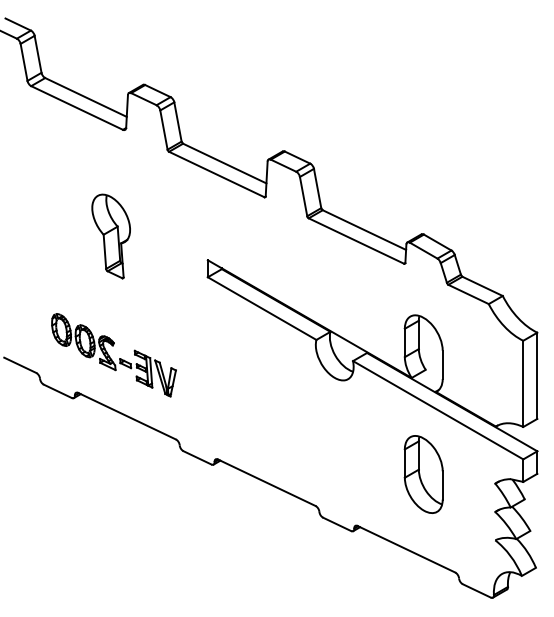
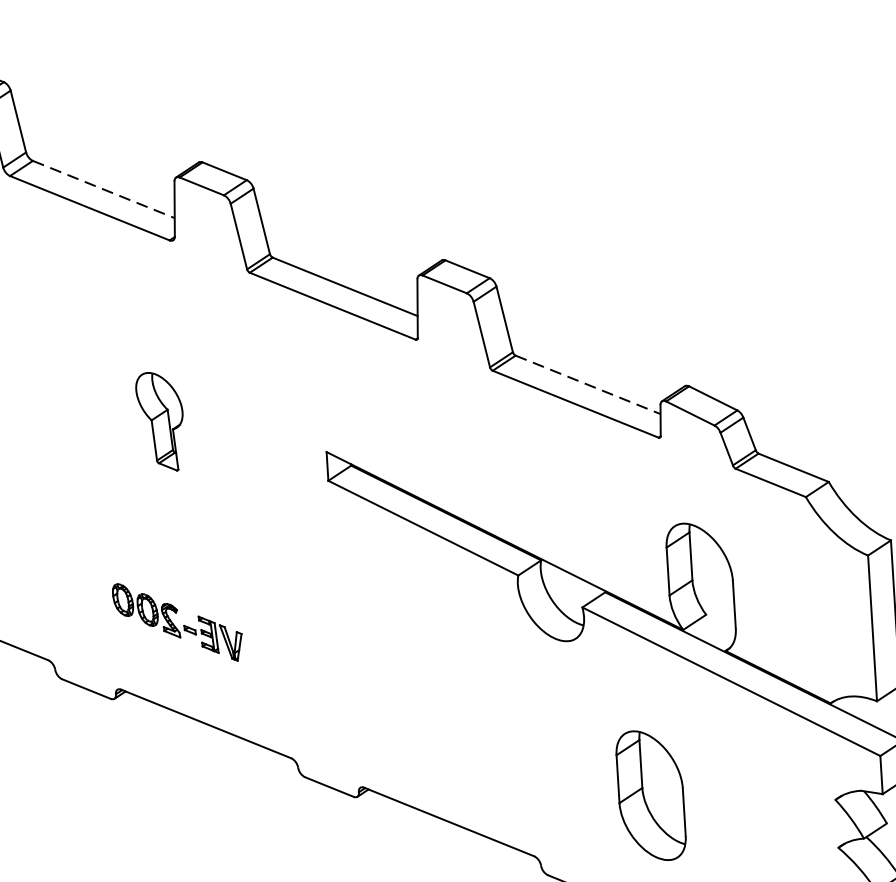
line: (86, 97) -> (104, 189), solid -> dashed
line: (364, 230) -> (588, 385), solid -> dashed
part: (110, 236) -> (159, 421), size x0.7
part: (113, 355) -> (176, 622), size x0.6
part: (423, 474) -> (650, 795), moved

